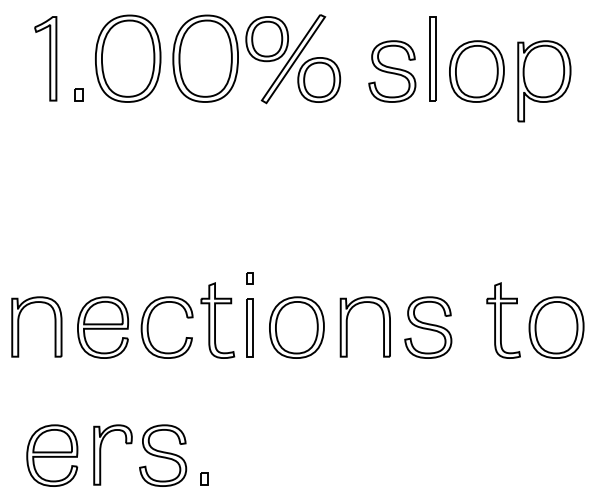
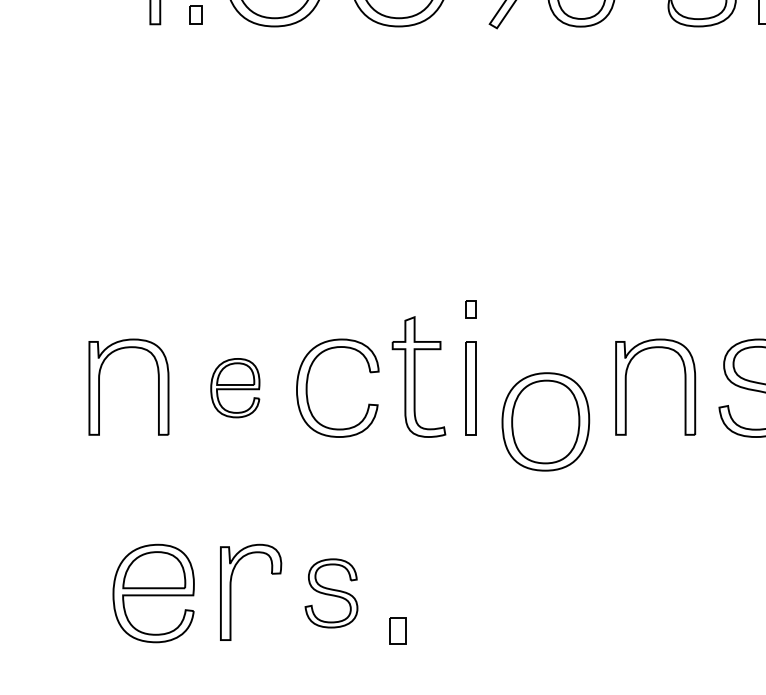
part: (103, 327) -> (235, 387), size x0.6
part: (296, 327) -> (545, 421), moved
part: (163, 455) -> (331, 593), size x0.7
part: (204, 478) -> (397, 630), size x1.4

